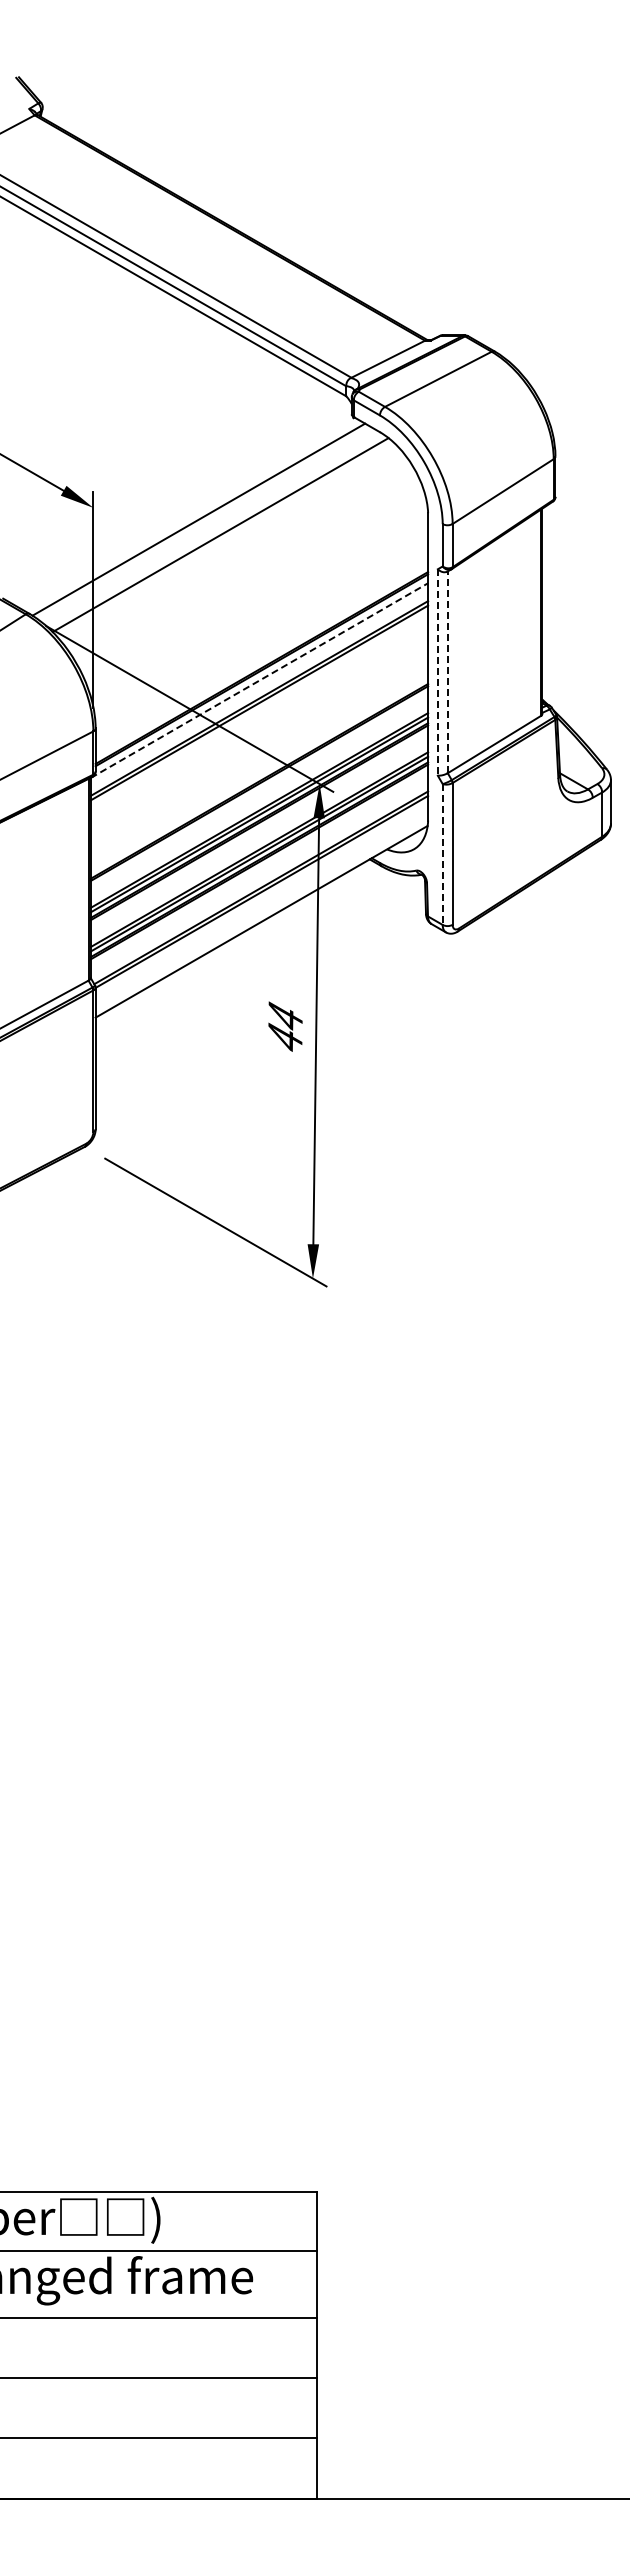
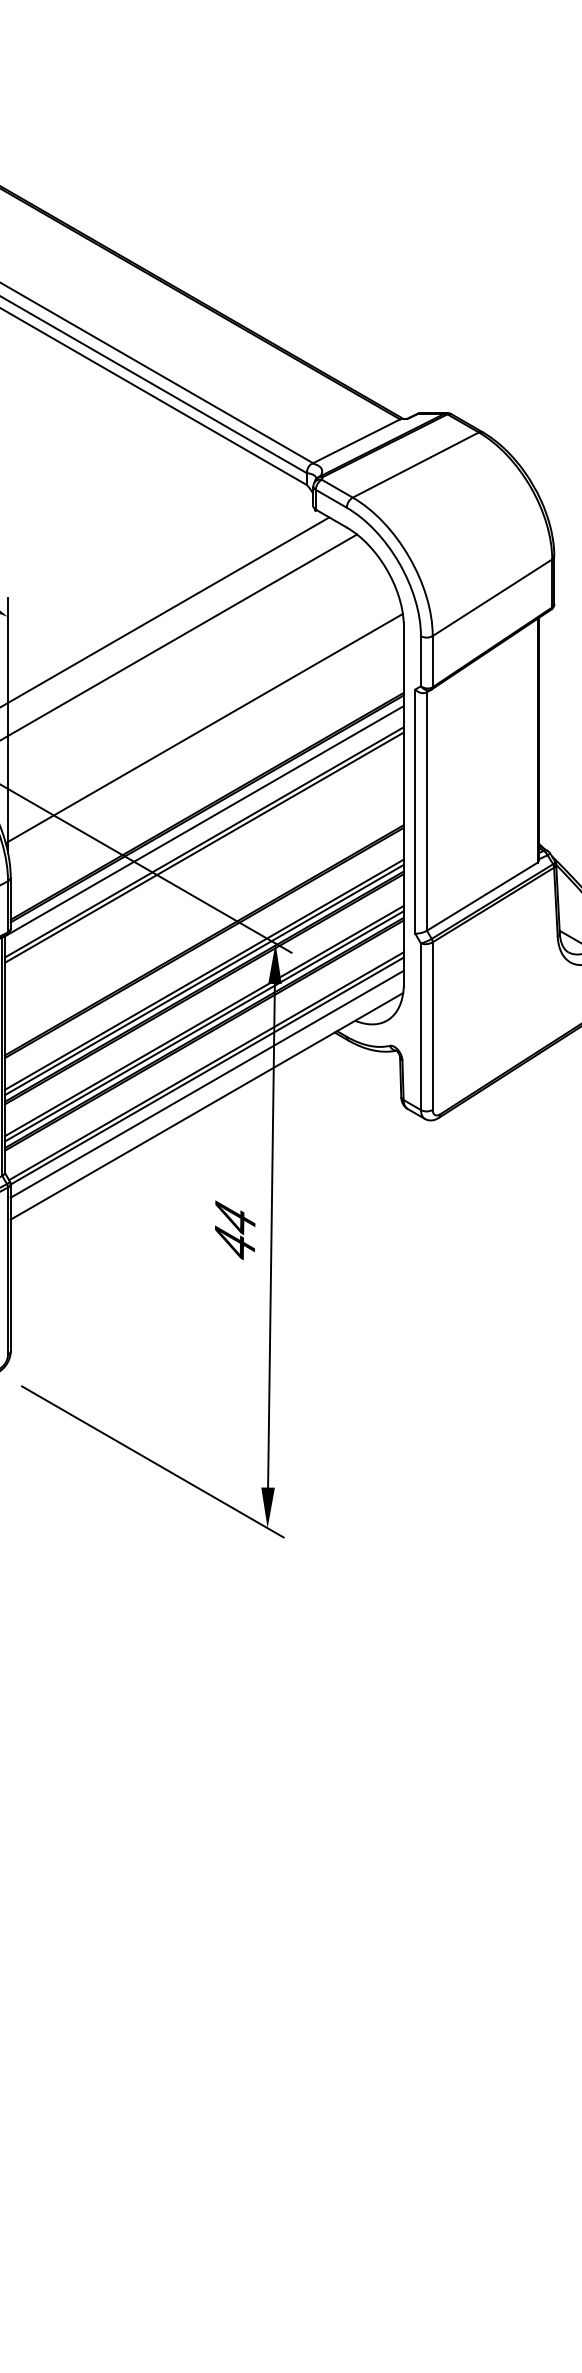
line: (259, 602) -> (204, 728), added
line: (437, 672) -> (414, 811), dashed -> solid
line: (447, 672) -> (426, 811), dashed -> solid
line: (259, 680) -> (204, 821), dashed -> solid
line: (442, 855) -> (420, 1027), dashed -> solid
line: (261, 903) -> (206, 1084), added

